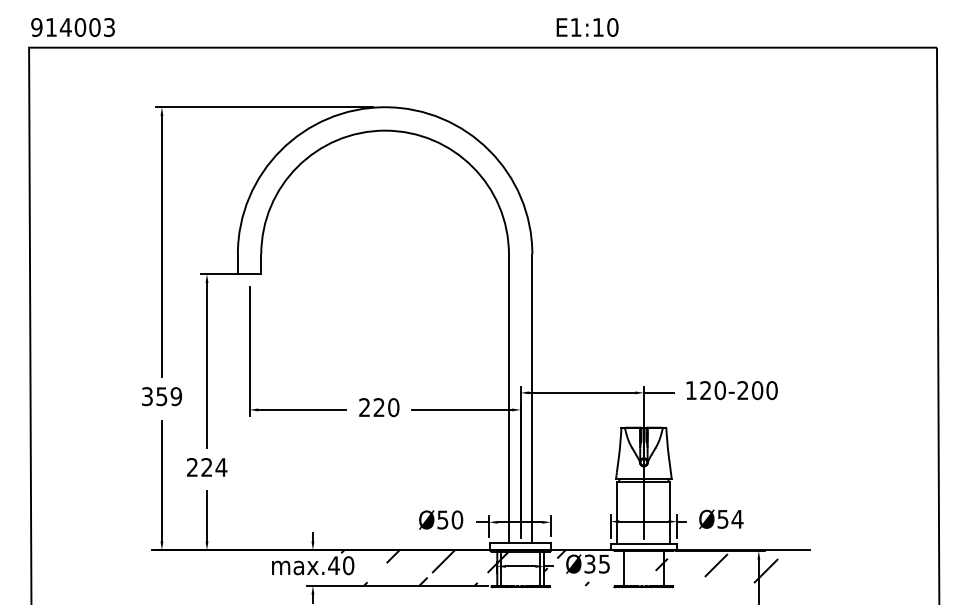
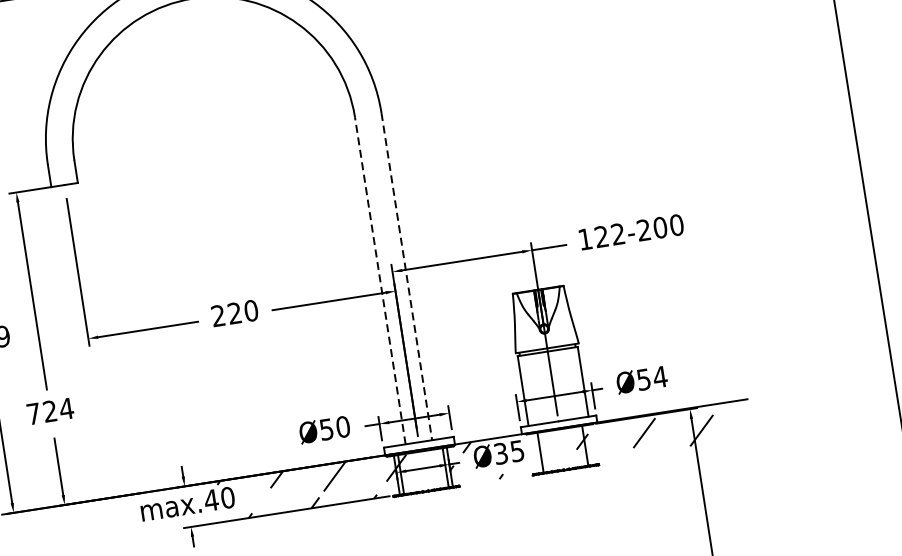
text: (719, 390) -> (617, 234), 120-200 -> 122-200
line: (508, 398) -> (379, 280), solid -> dashed
line: (532, 399) -> (407, 277), solid -> dashed
text: (192, 467) -> (33, 413), 224 -> 724

